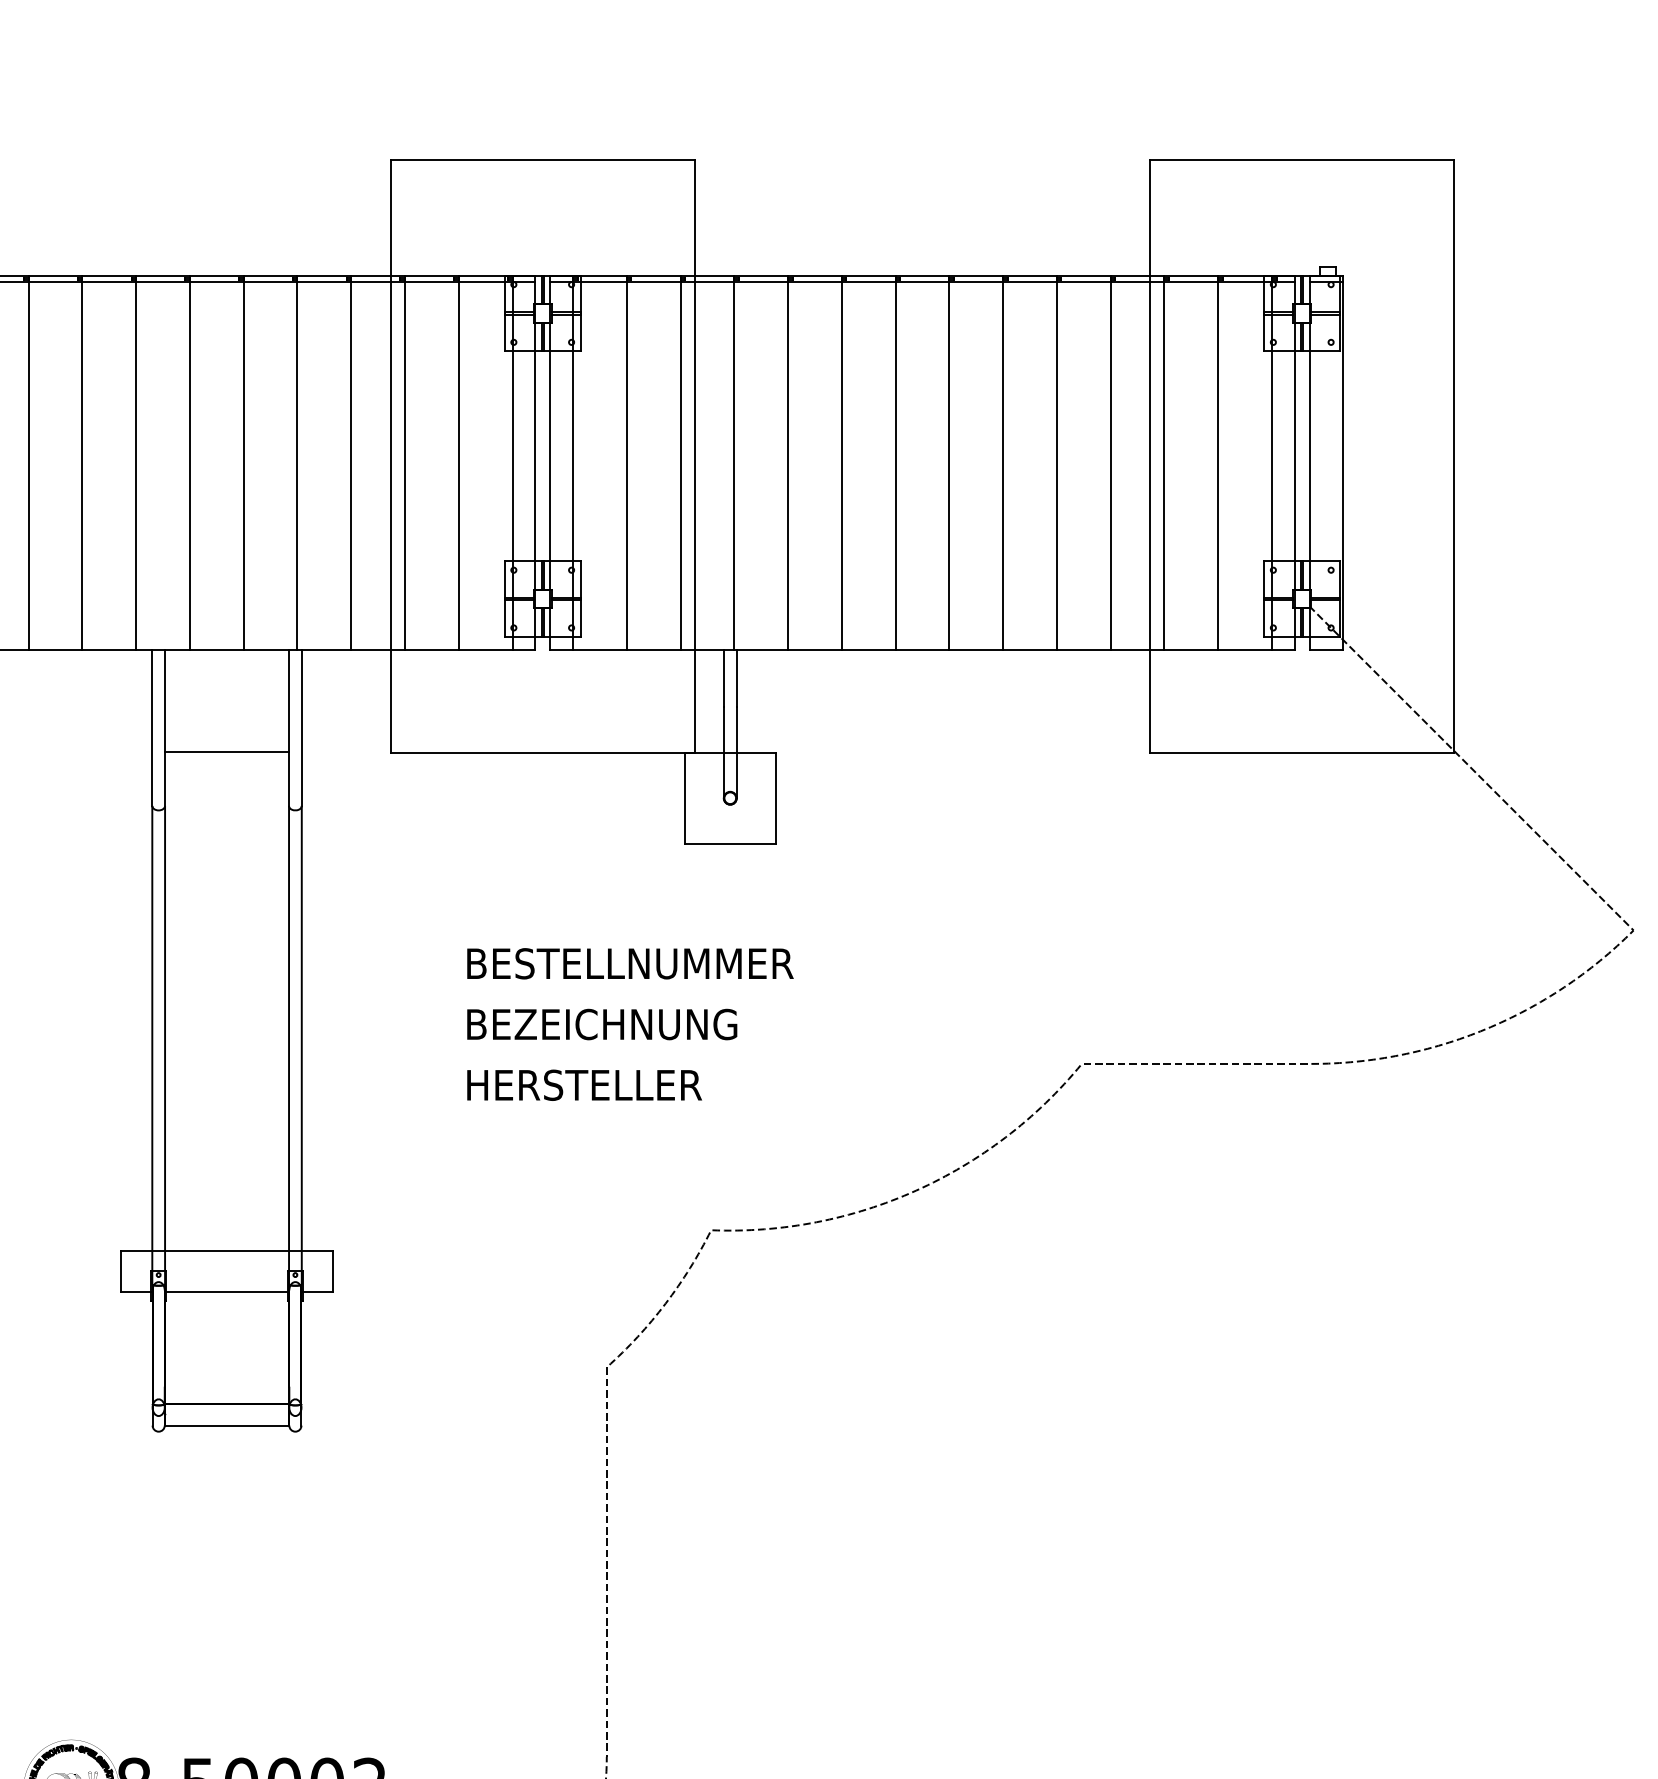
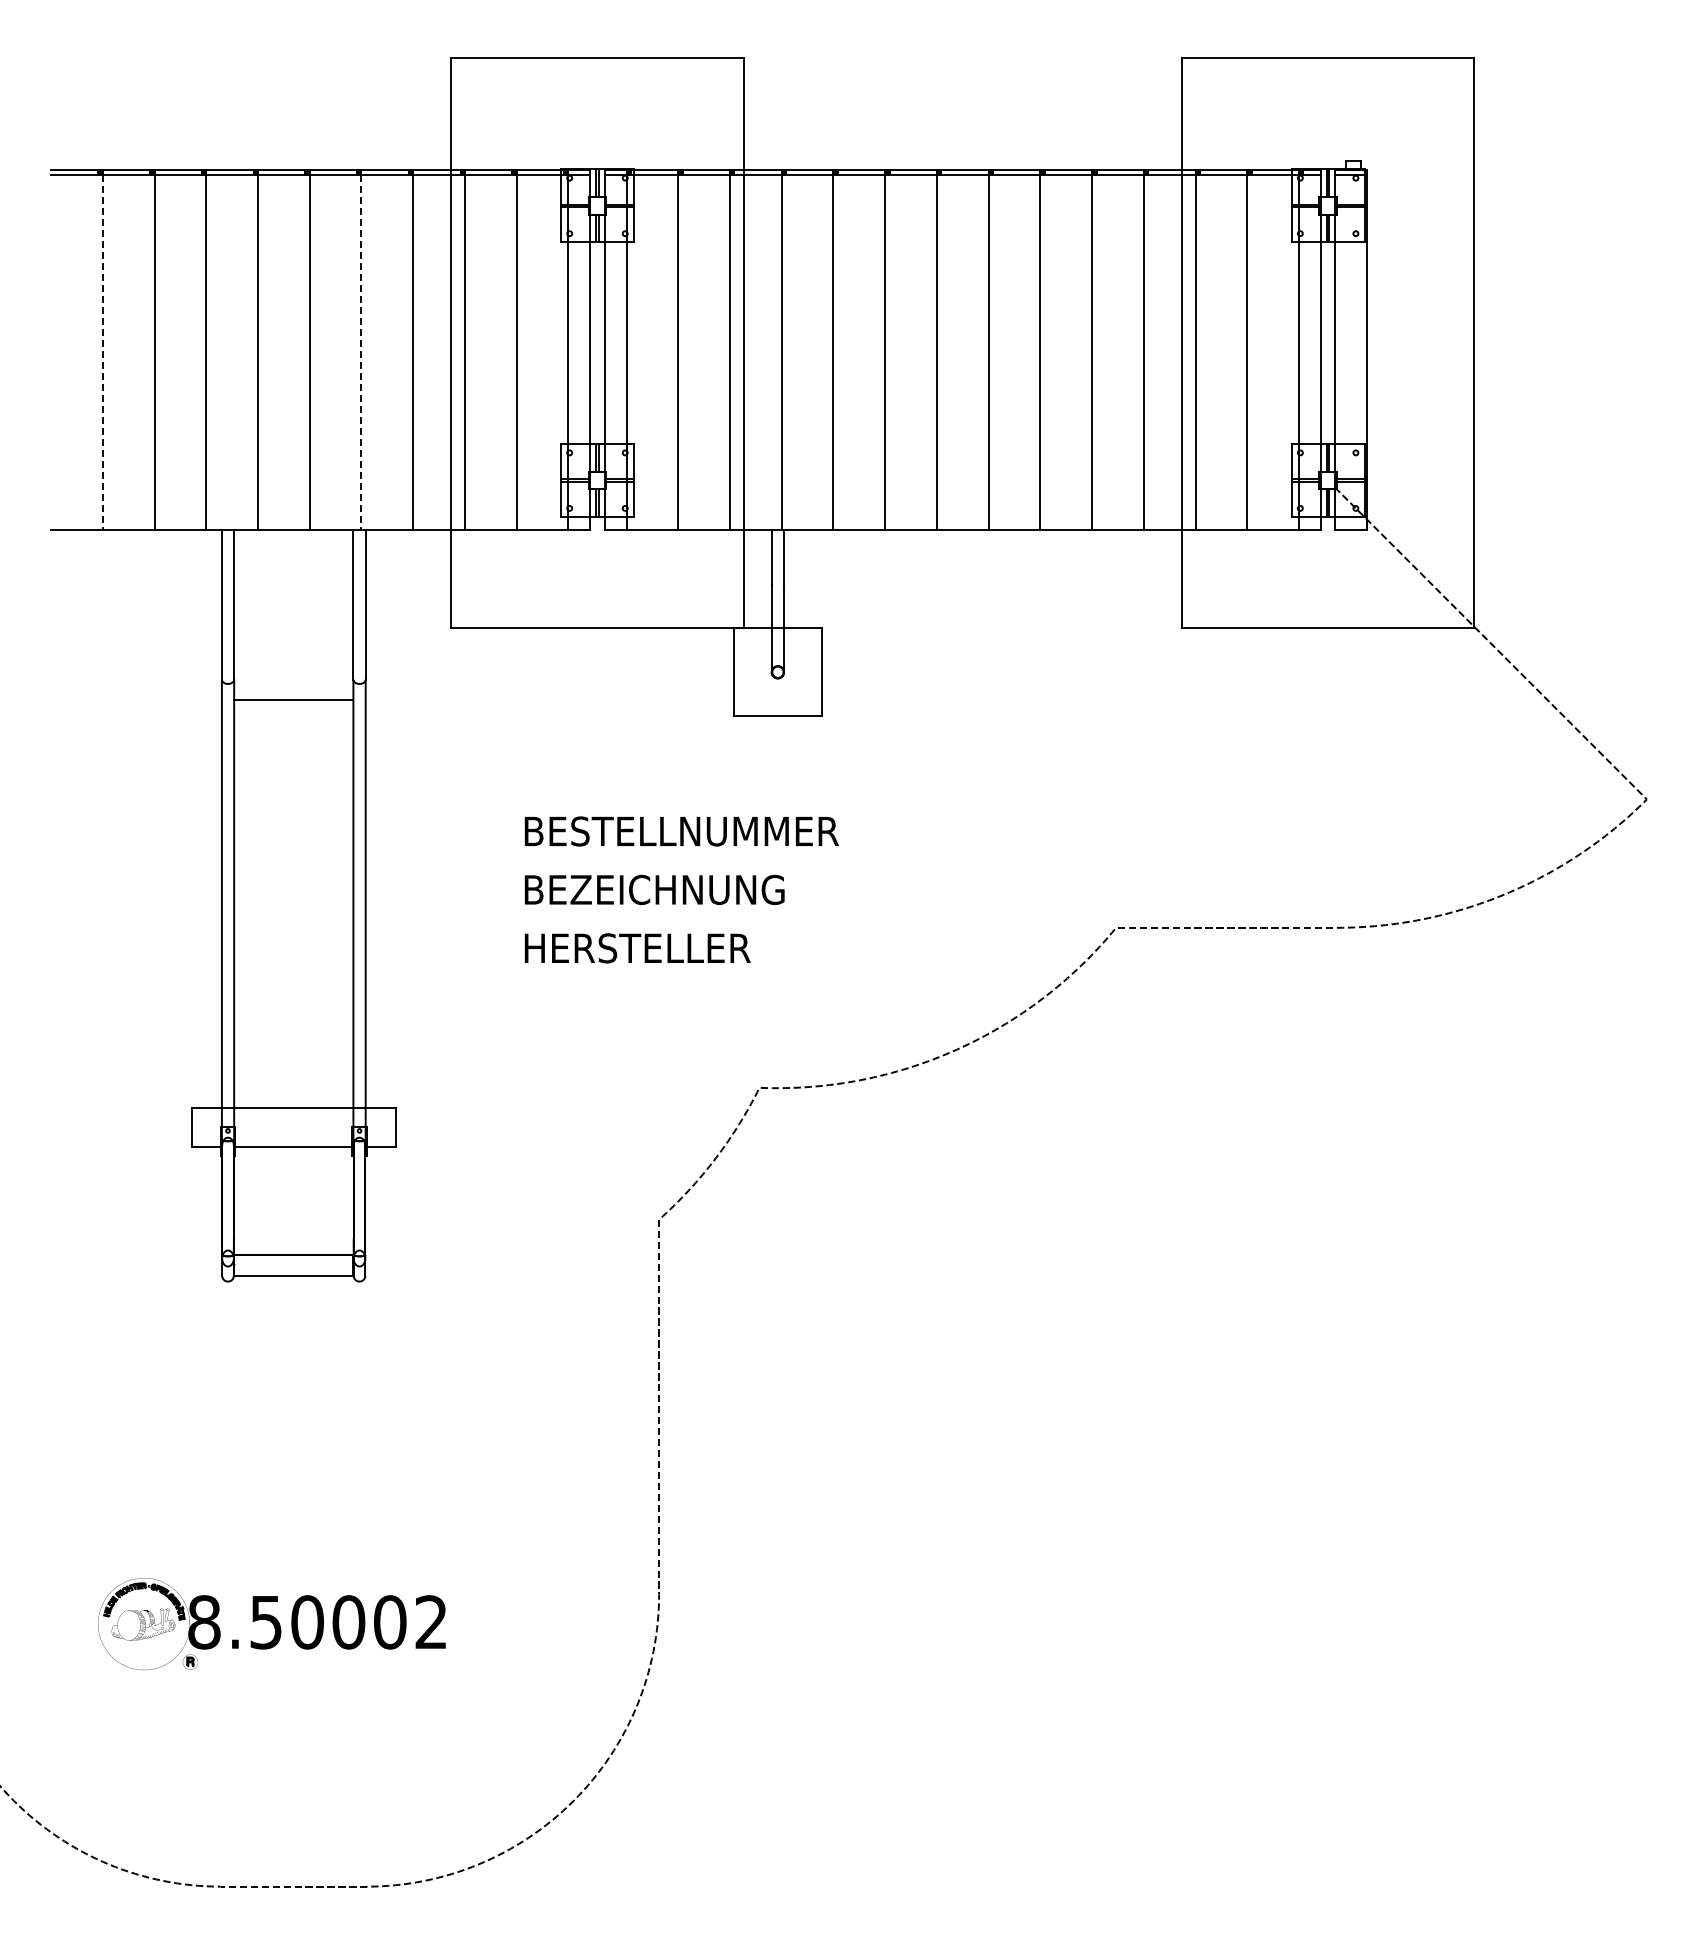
line: (28, 465) -> (102, 352), solid -> dashed
line: (297, 465) -> (361, 352), solid -> dashed
line: (226, 752) -> (293, 700), moved

